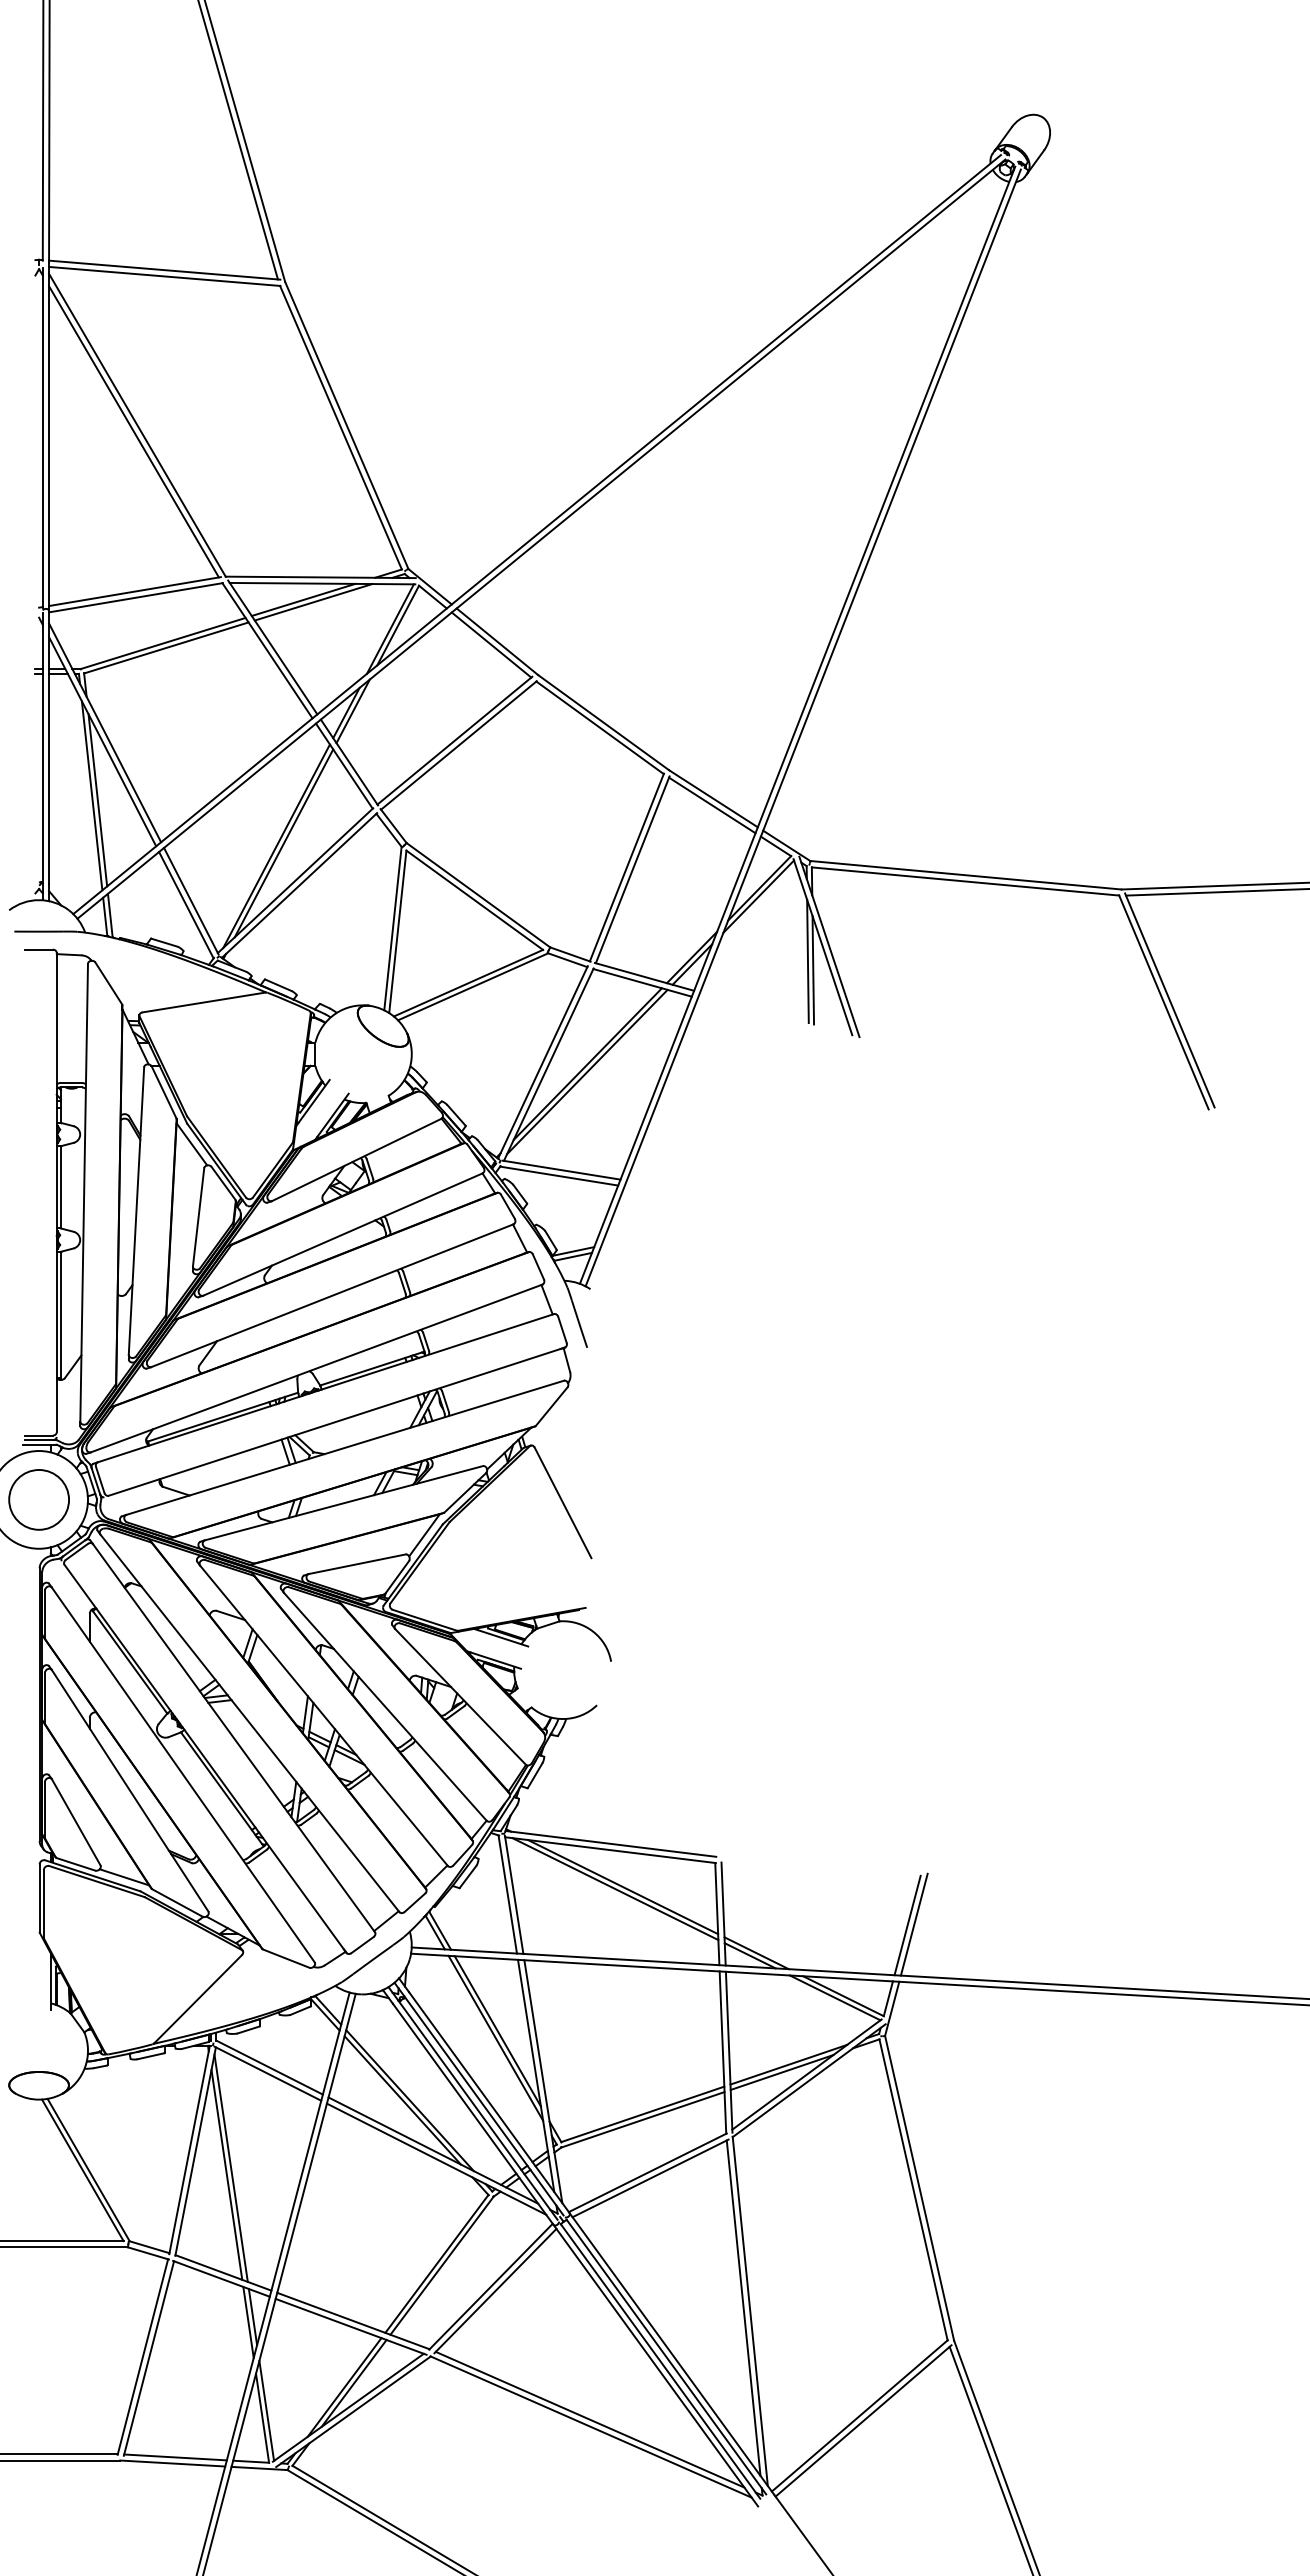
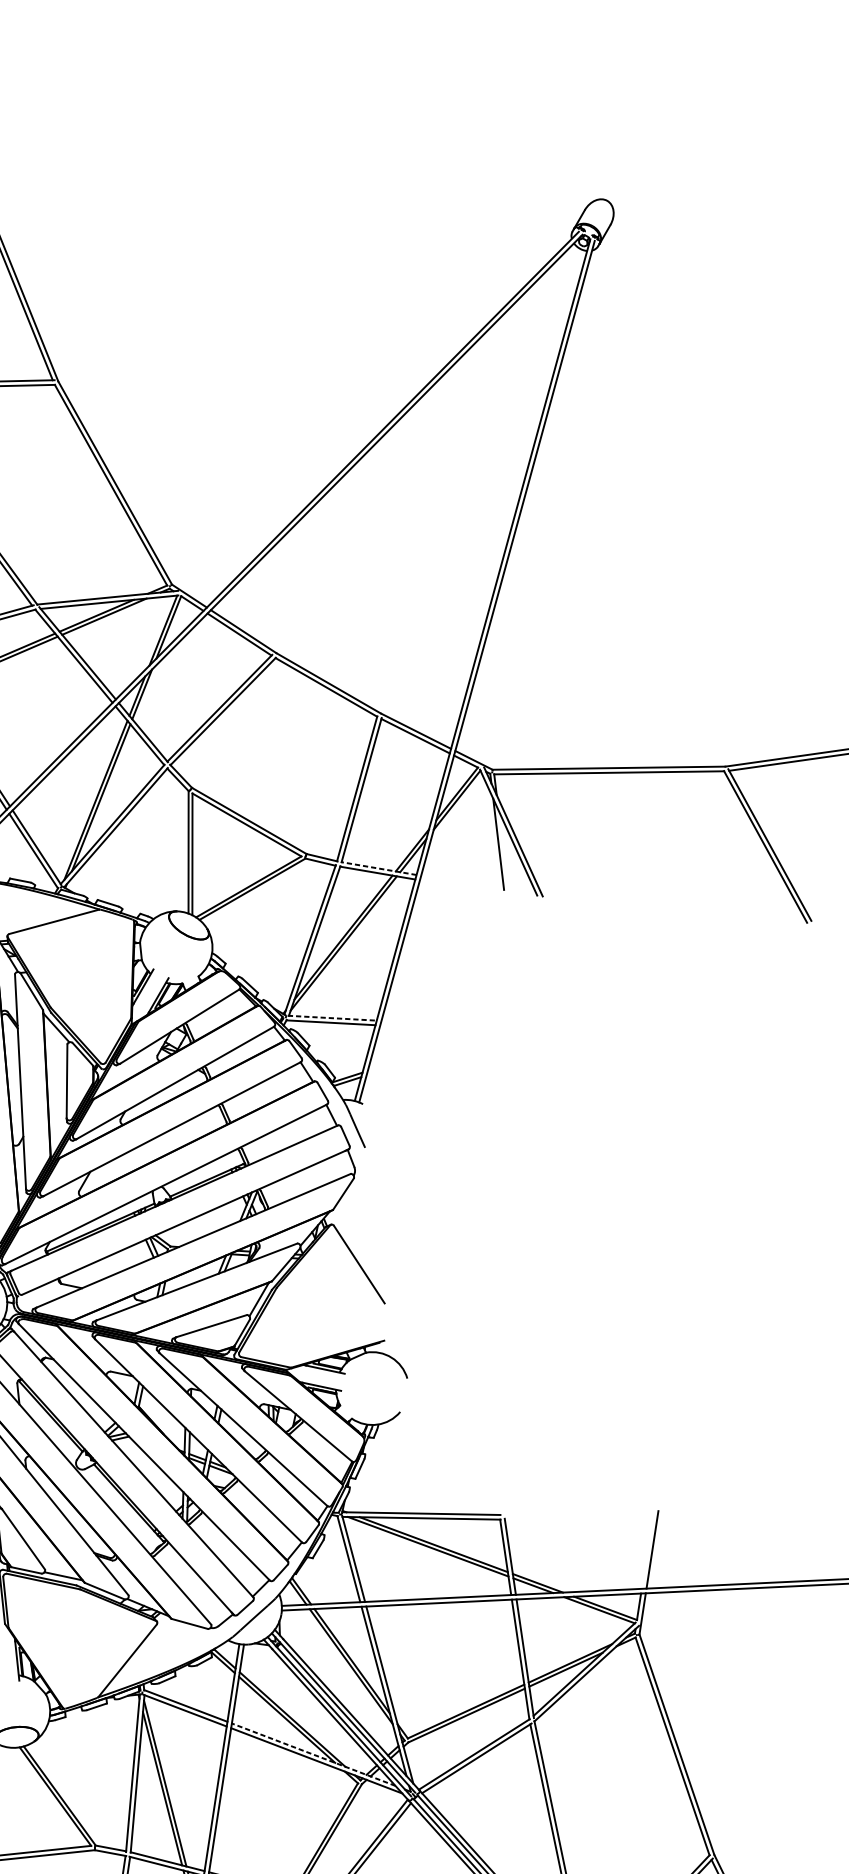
line: (813, 970) -> (503, 850), removed
line: (644, 976) -> (378, 868), solid -> dashed
line: (561, 1170) -> (332, 1018), solid -> dashed
line: (907, 1925) -> (647, 1550), removed
line: (432, 2150) -> (313, 1754), solid -> dashed

